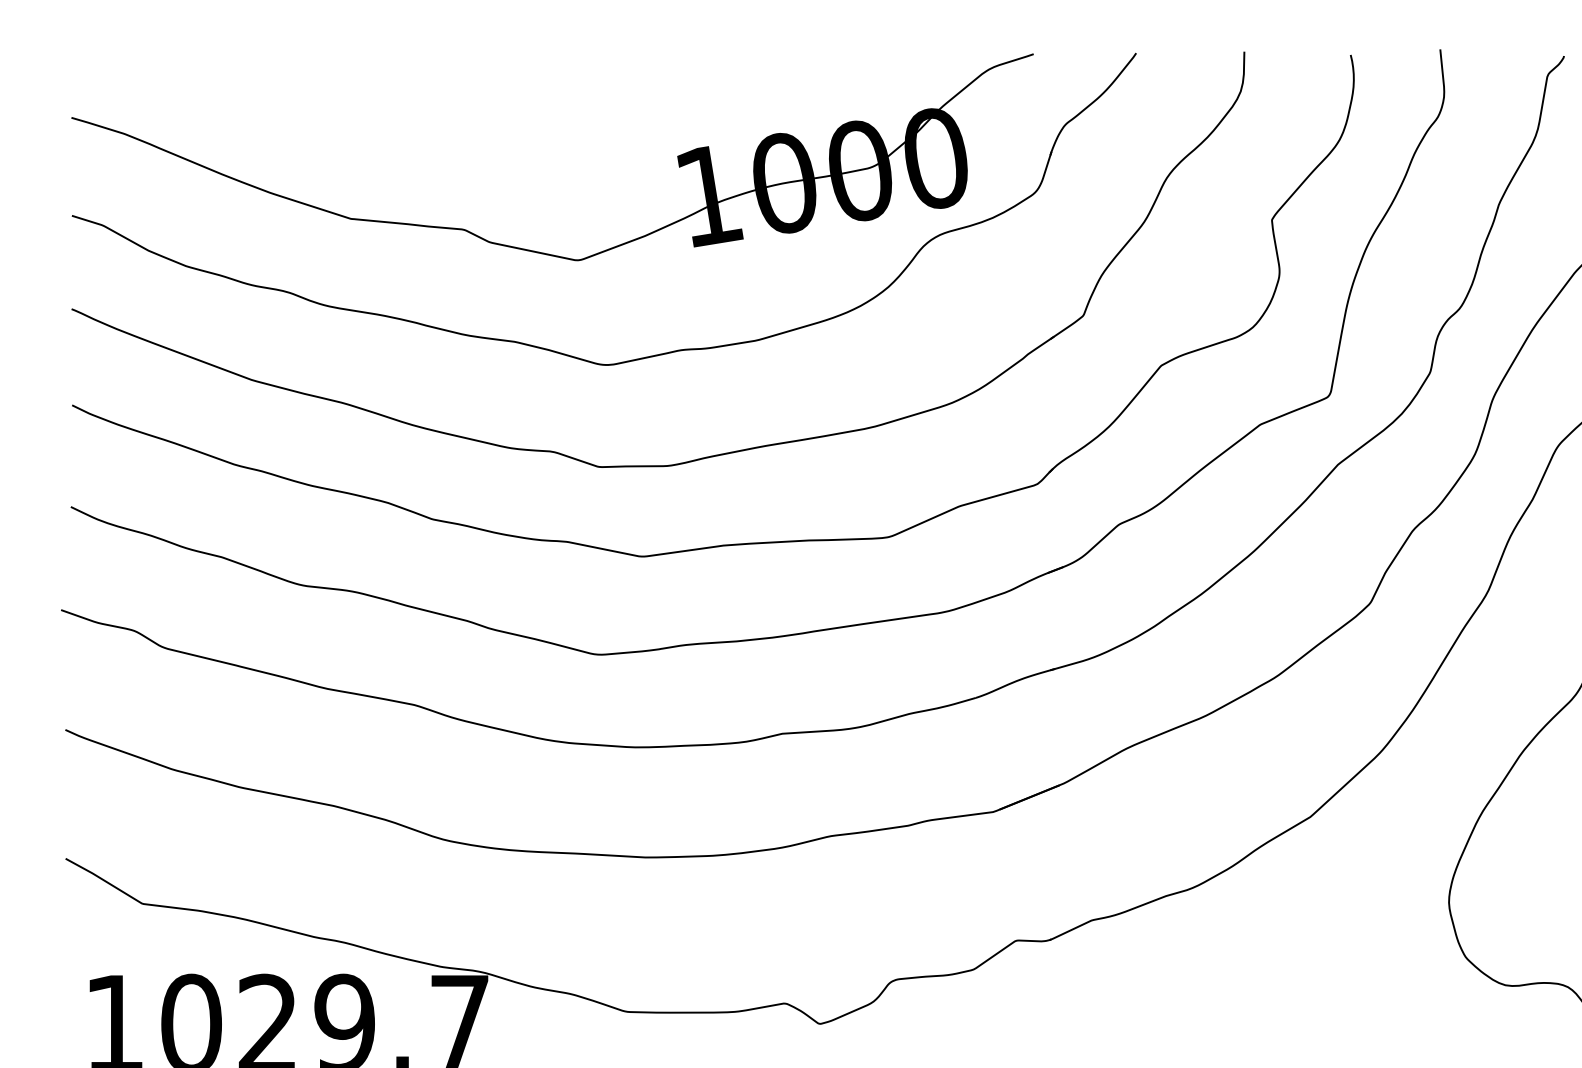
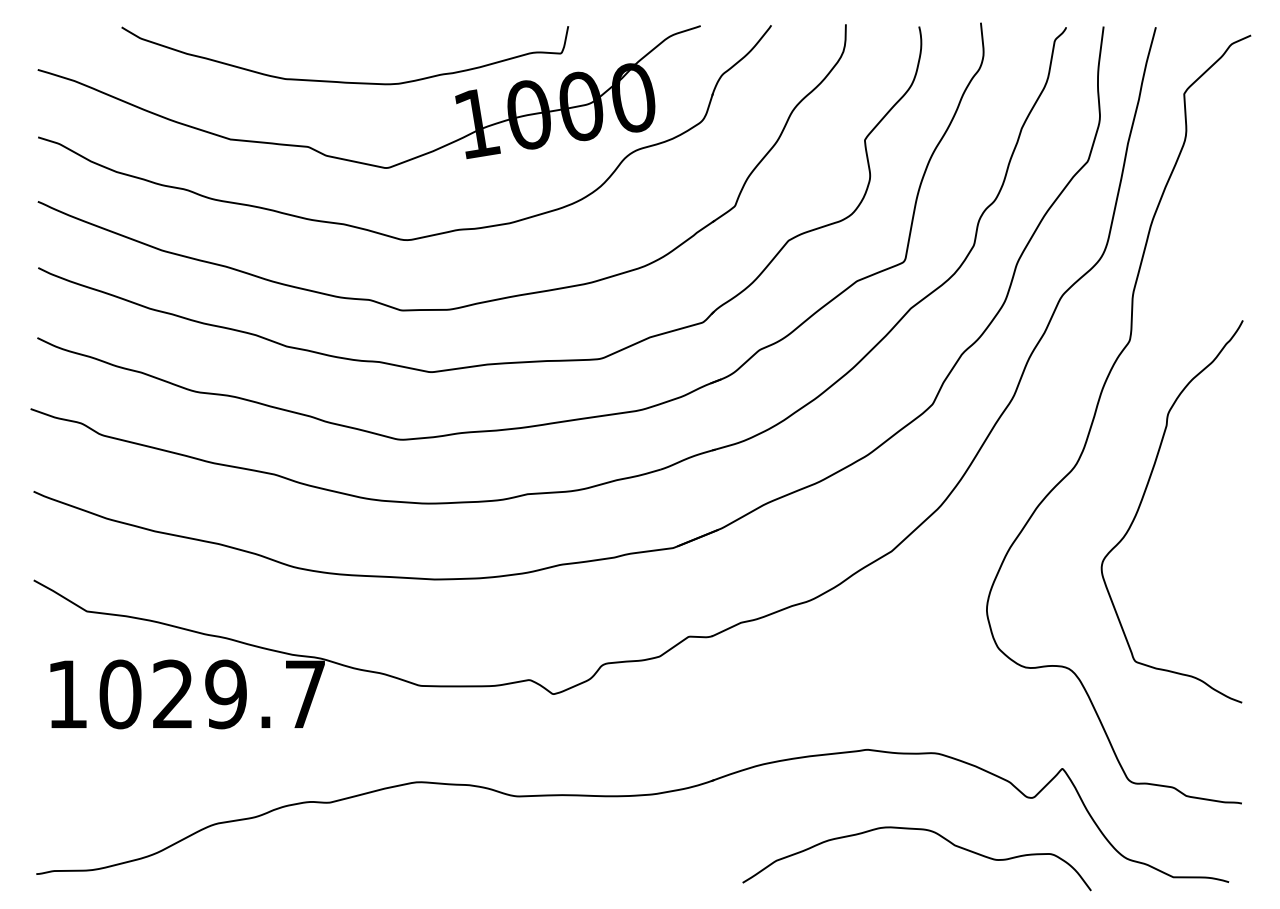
curve: (518, 134) -> (345, 81), added

